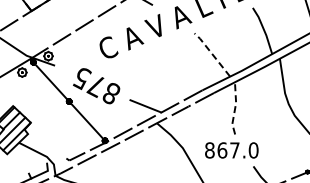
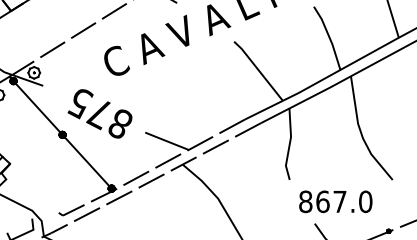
line: (212, 54) -> (258, 70), dashed -> solid
line: (235, 108) -> (290, 144), dashed -> solid
text: (231, 150) -> (335, 201), moved

